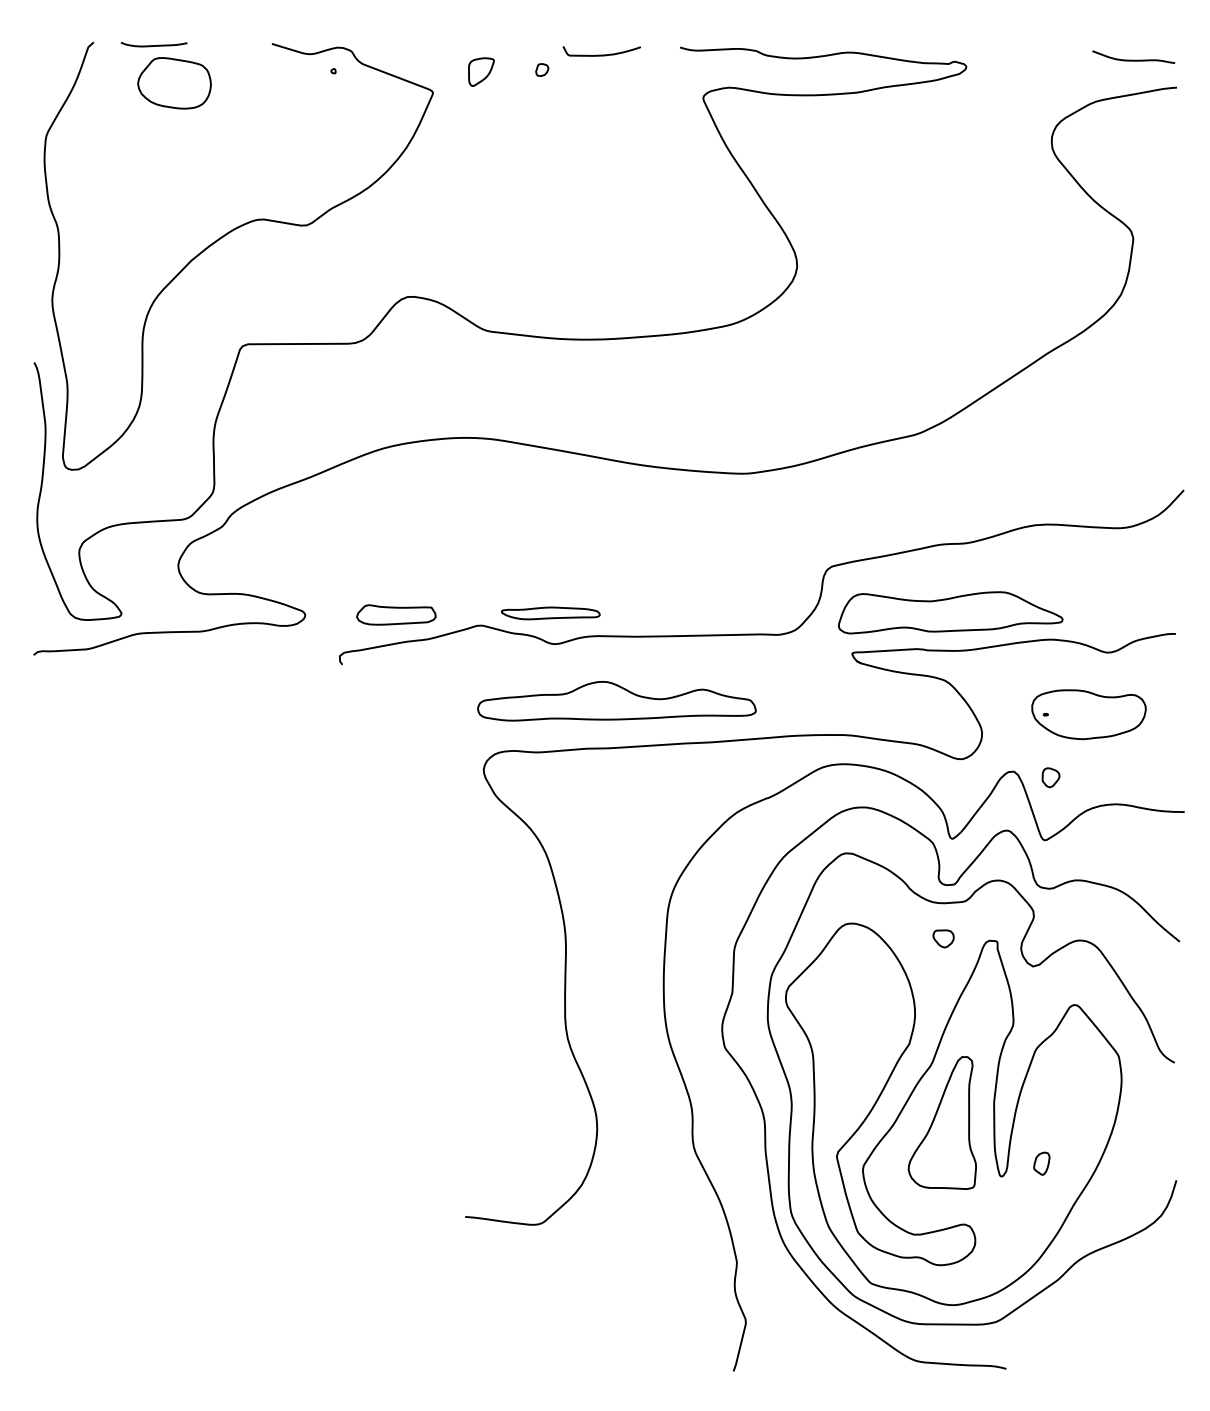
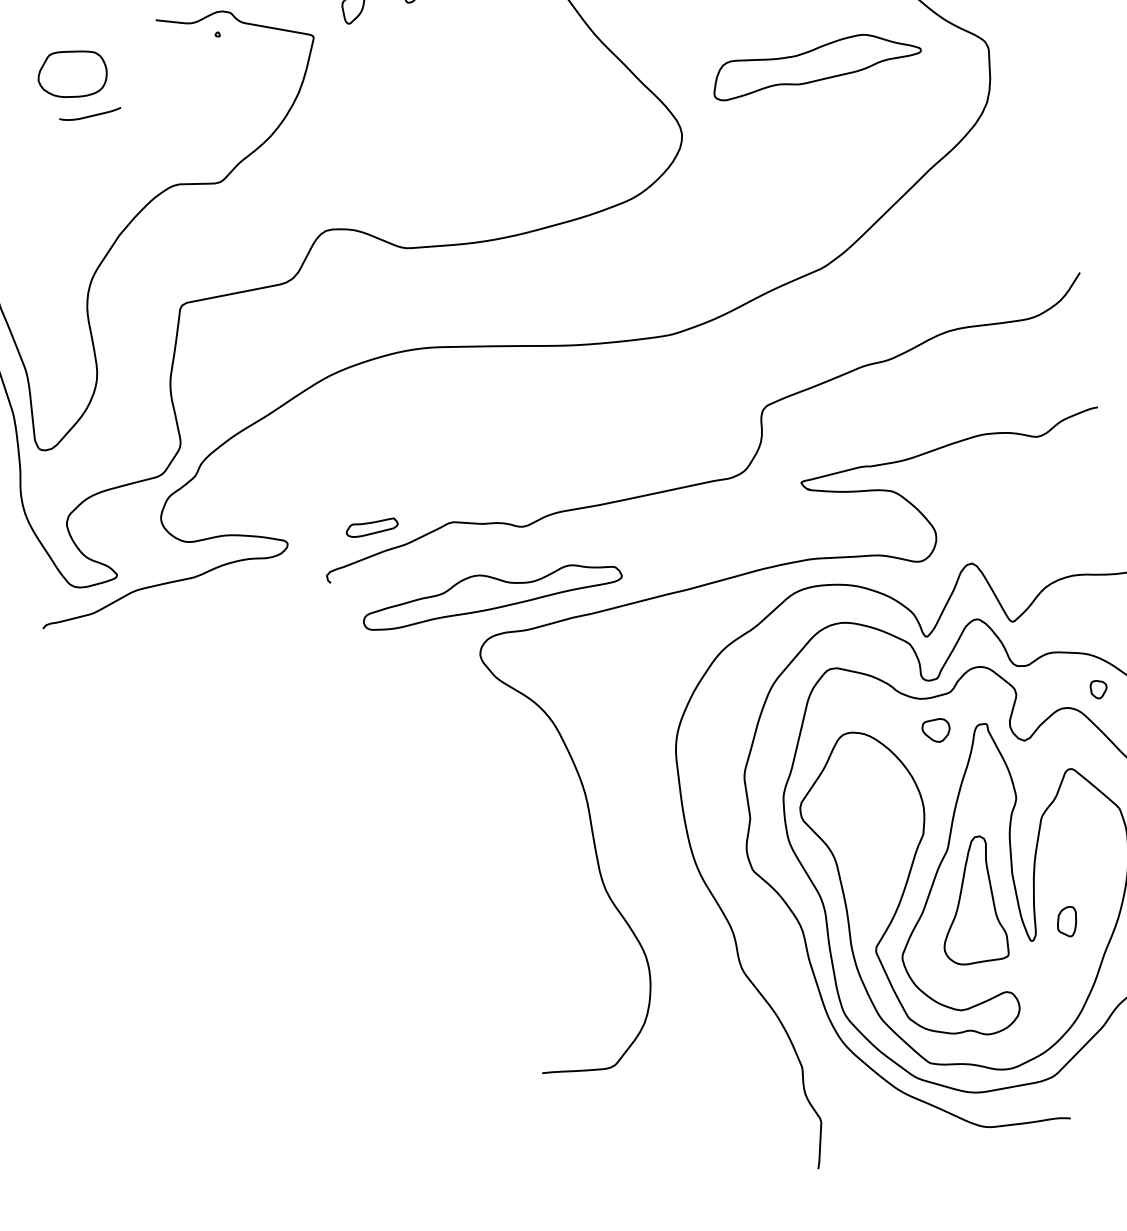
curve: (153, 45) -> (89, 115), moved
part: (950, 612) -> (815, 63), moved
part: (550, 613) -> (514, 498), removed
part: (396, 614) -> (372, 527), size x0.7
part: (616, 700) -> (490, 590), moved
part: (1088, 714) -> (1031, 497), removed
part: (1050, 777) -> (1098, 689), moved
part: (943, 938) -> (936, 730), size x1.4
part: (1041, 1163) -> (1066, 921), size x1.4

